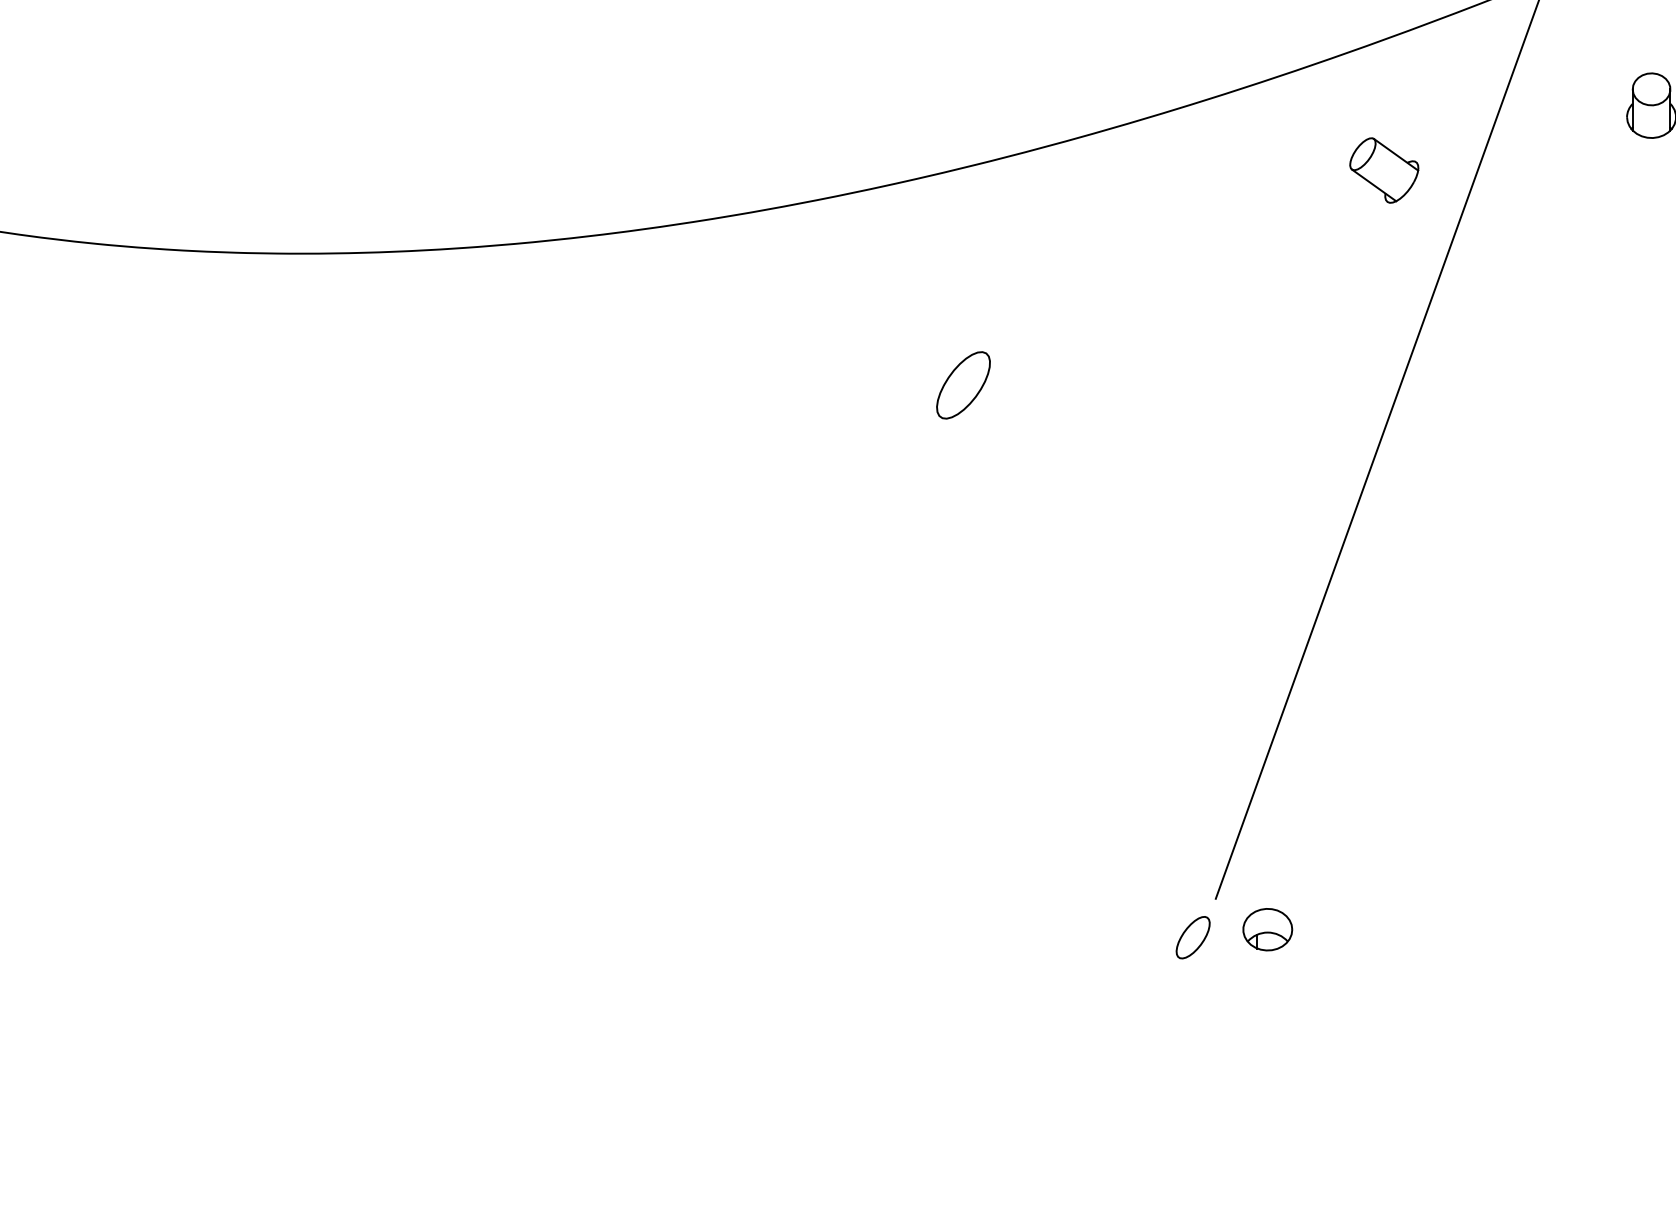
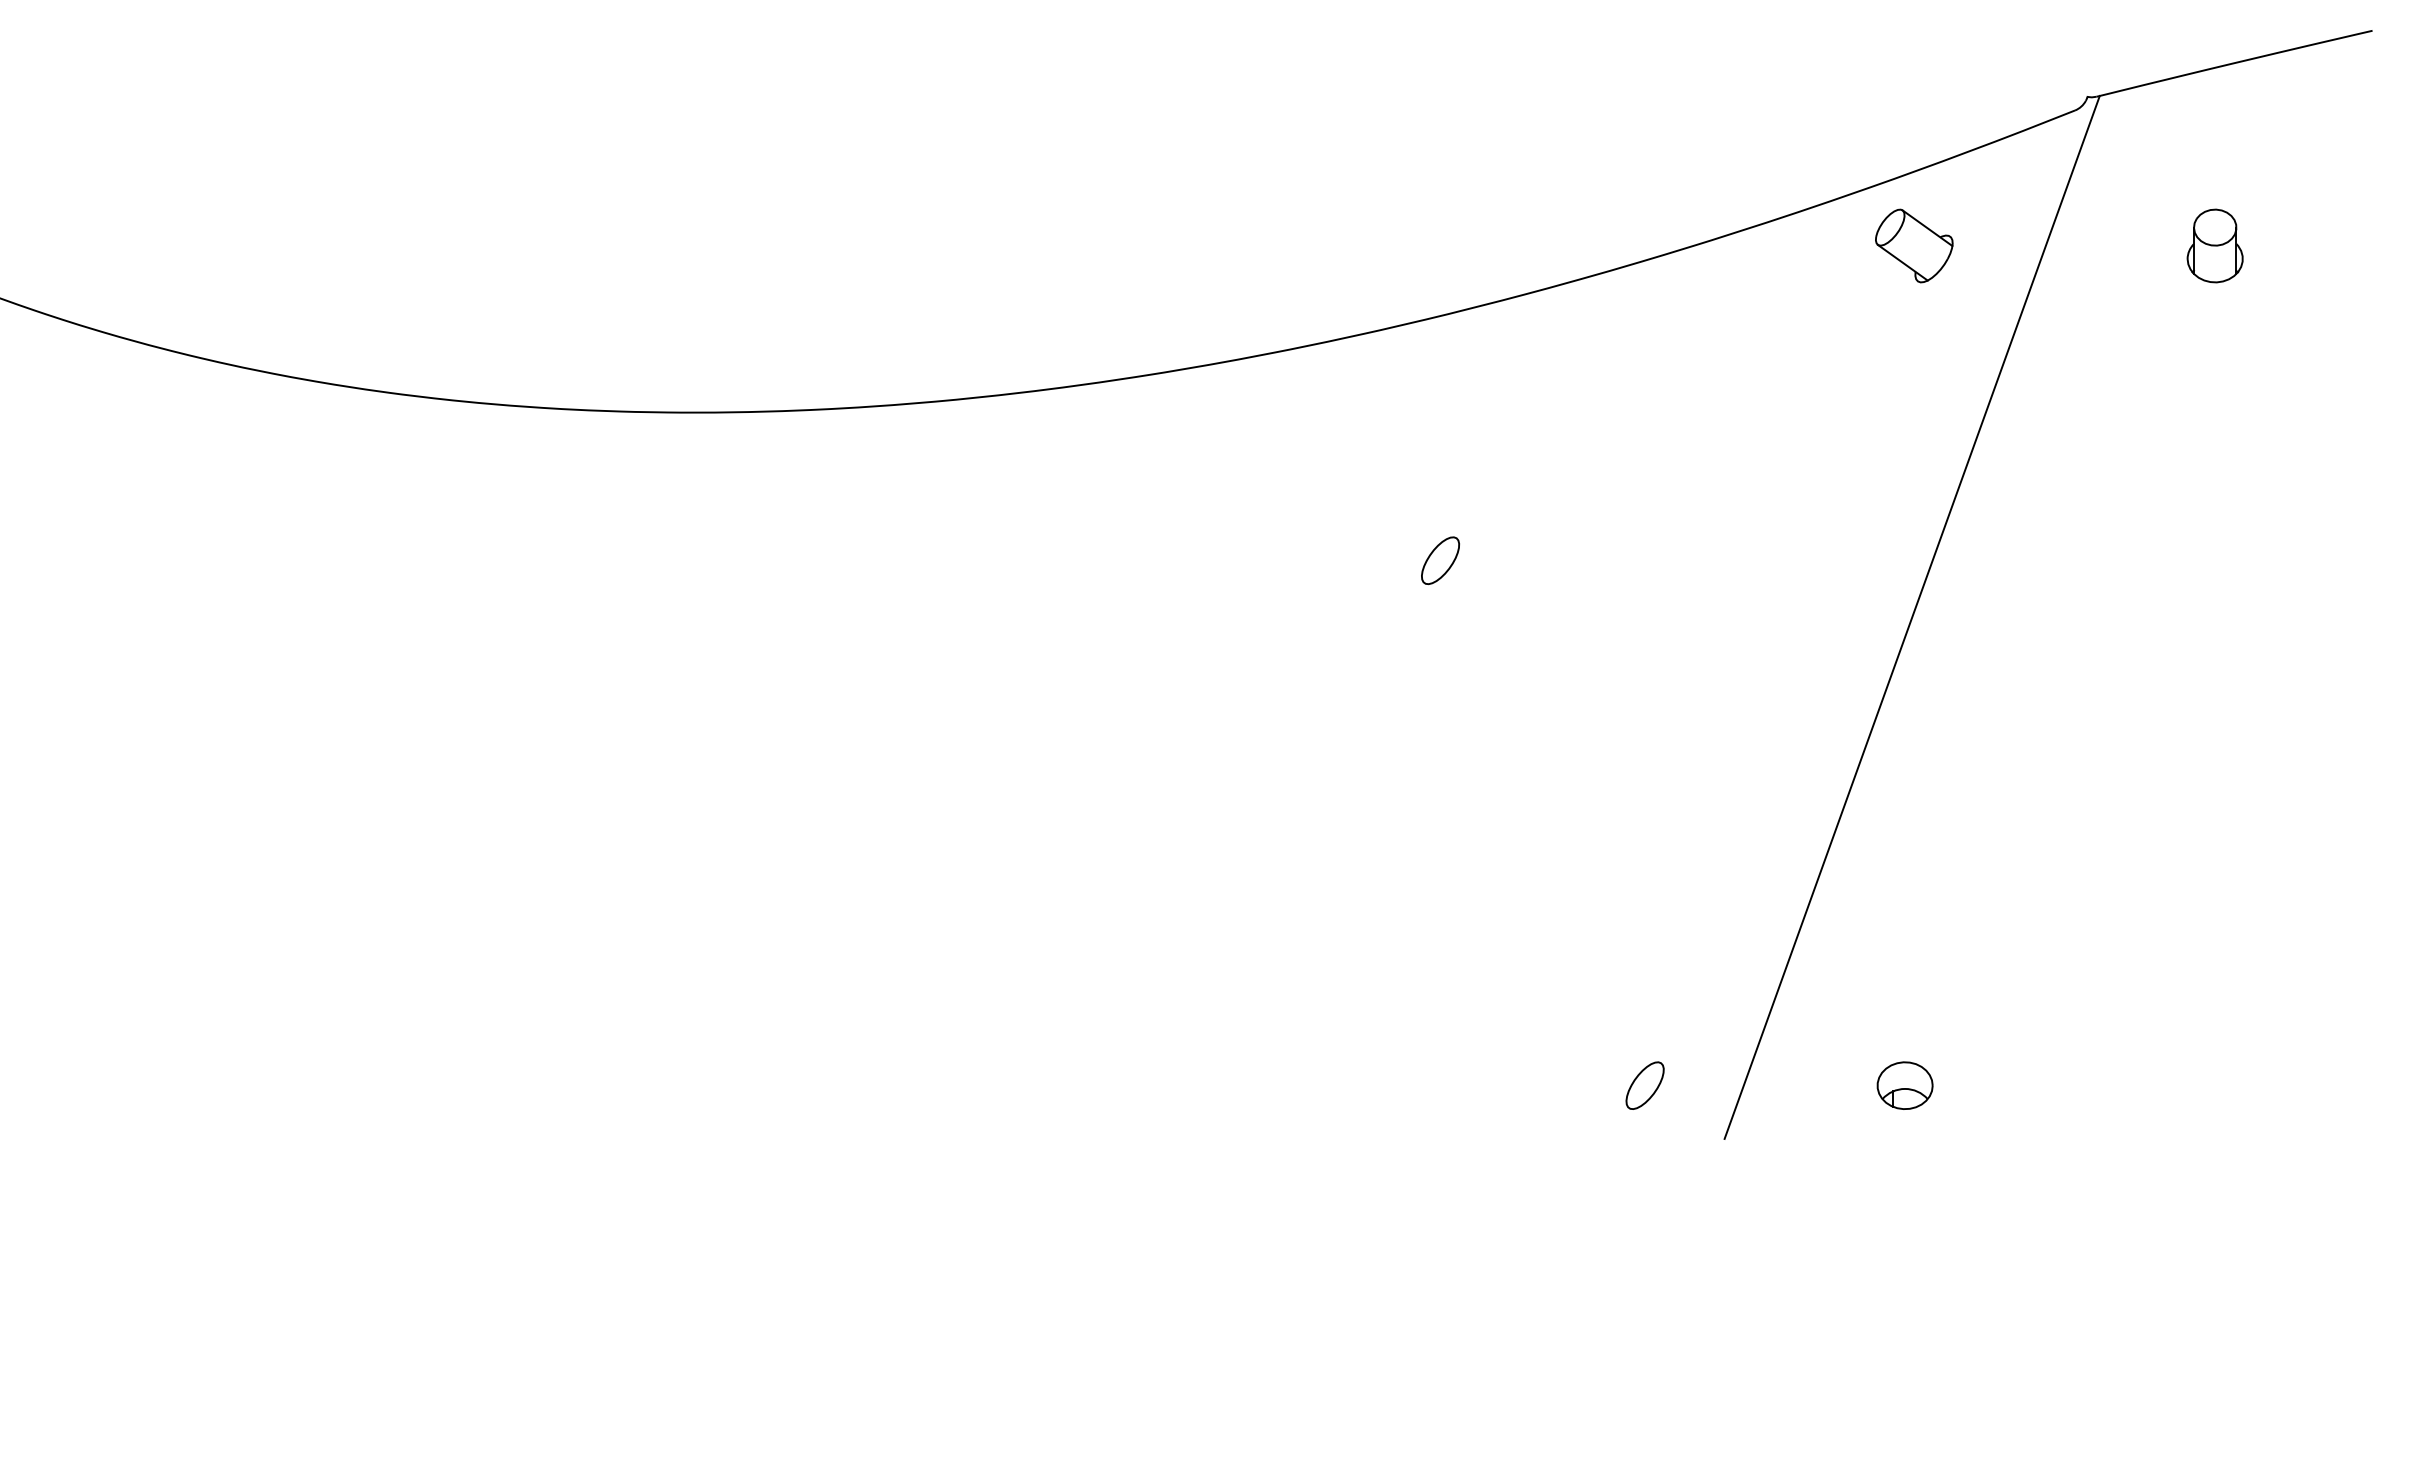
part: (1384, 170) -> (1914, 245), moved
part: (963, 385) -> (1440, 560), size x0.62
part: (1267, 929) -> (1904, 1085), moved
part: (1192, 937) -> (1644, 1085), moved

